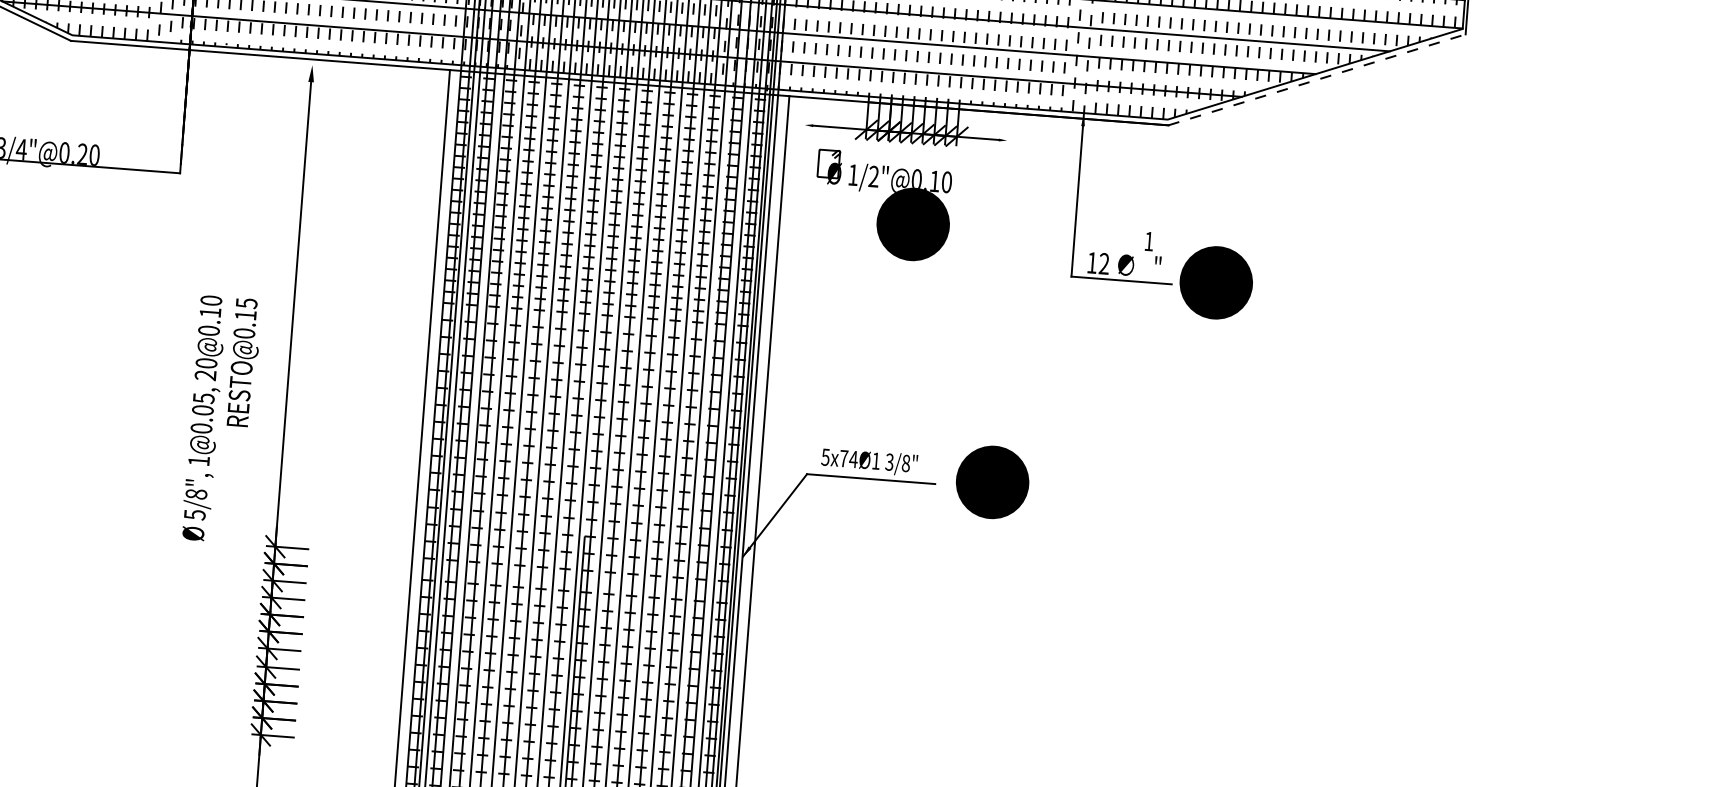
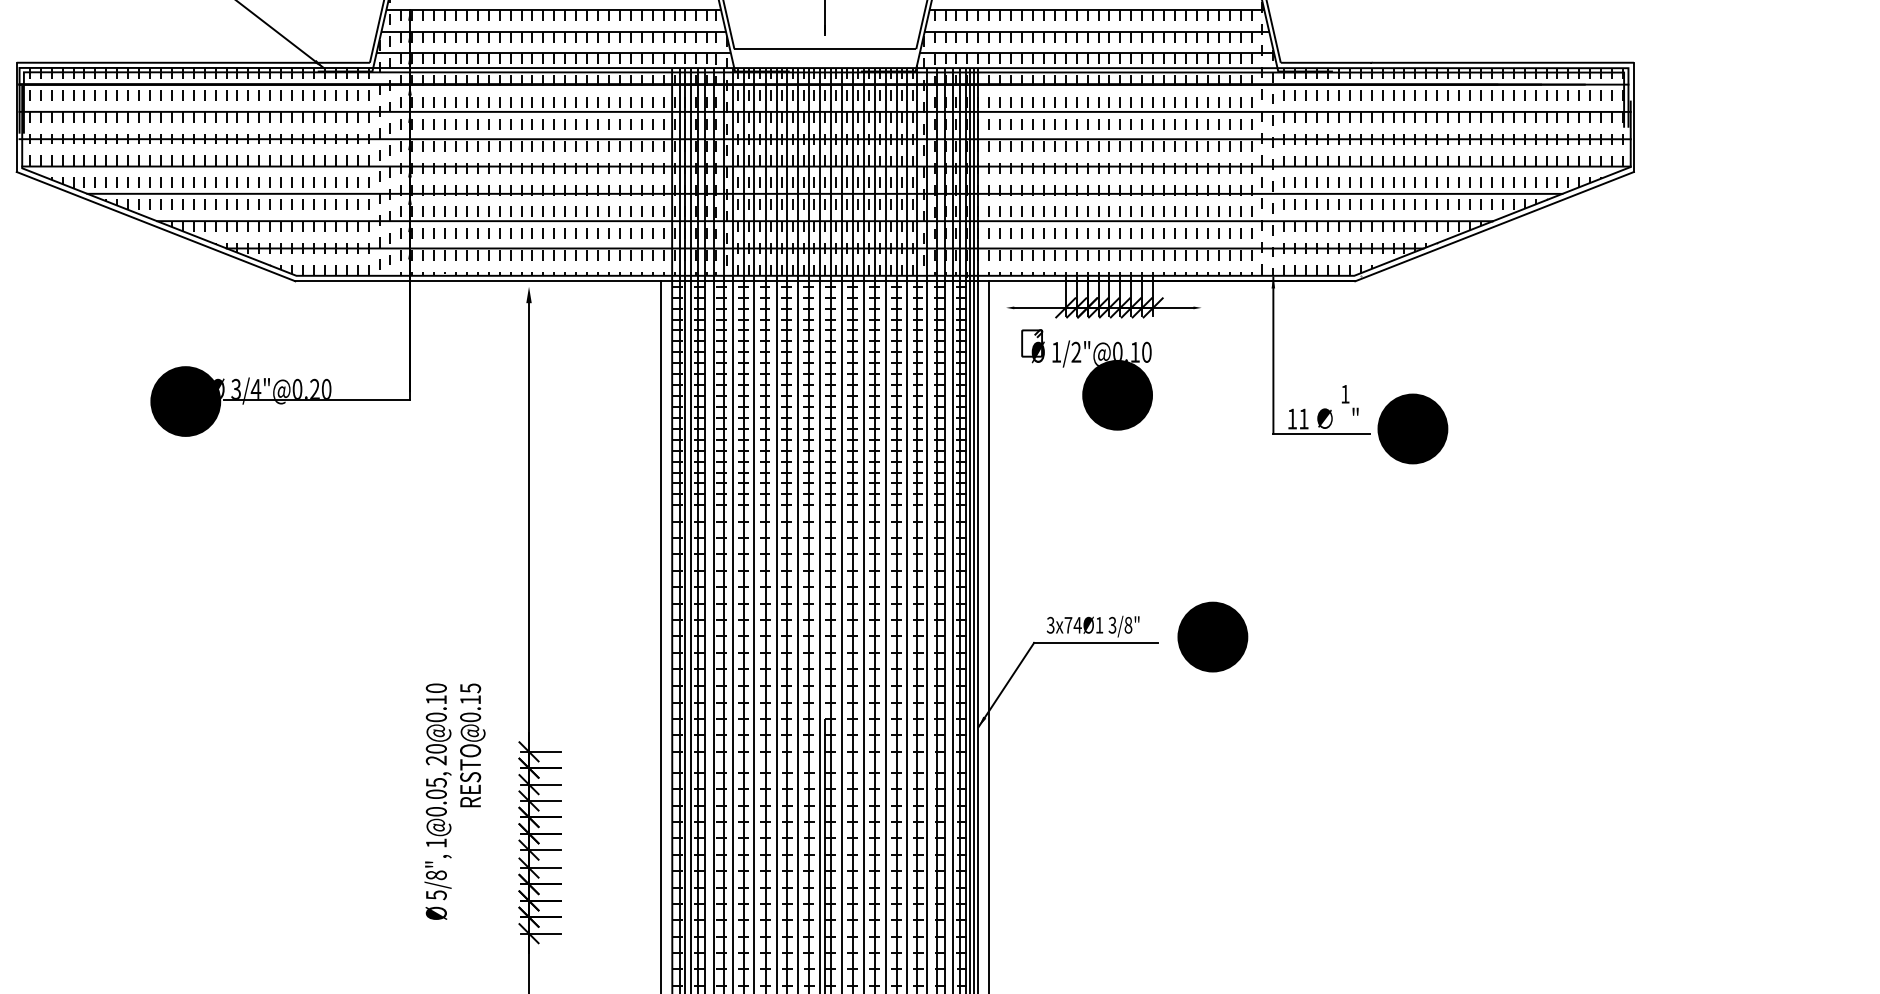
line: (1316, 79) -> (1494, 226), dashed -> solid
text: (1103, 263) -> (1303, 418), 12 -> 11
text: (221, 419) -> (454, 801), moved
text: (825, 456) -> (1050, 624), 5x74Ø1 -> 3x74Ø1

